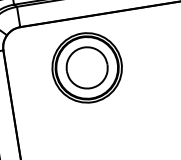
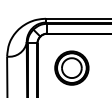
part: (86, 66) -> (71, 67), moved

